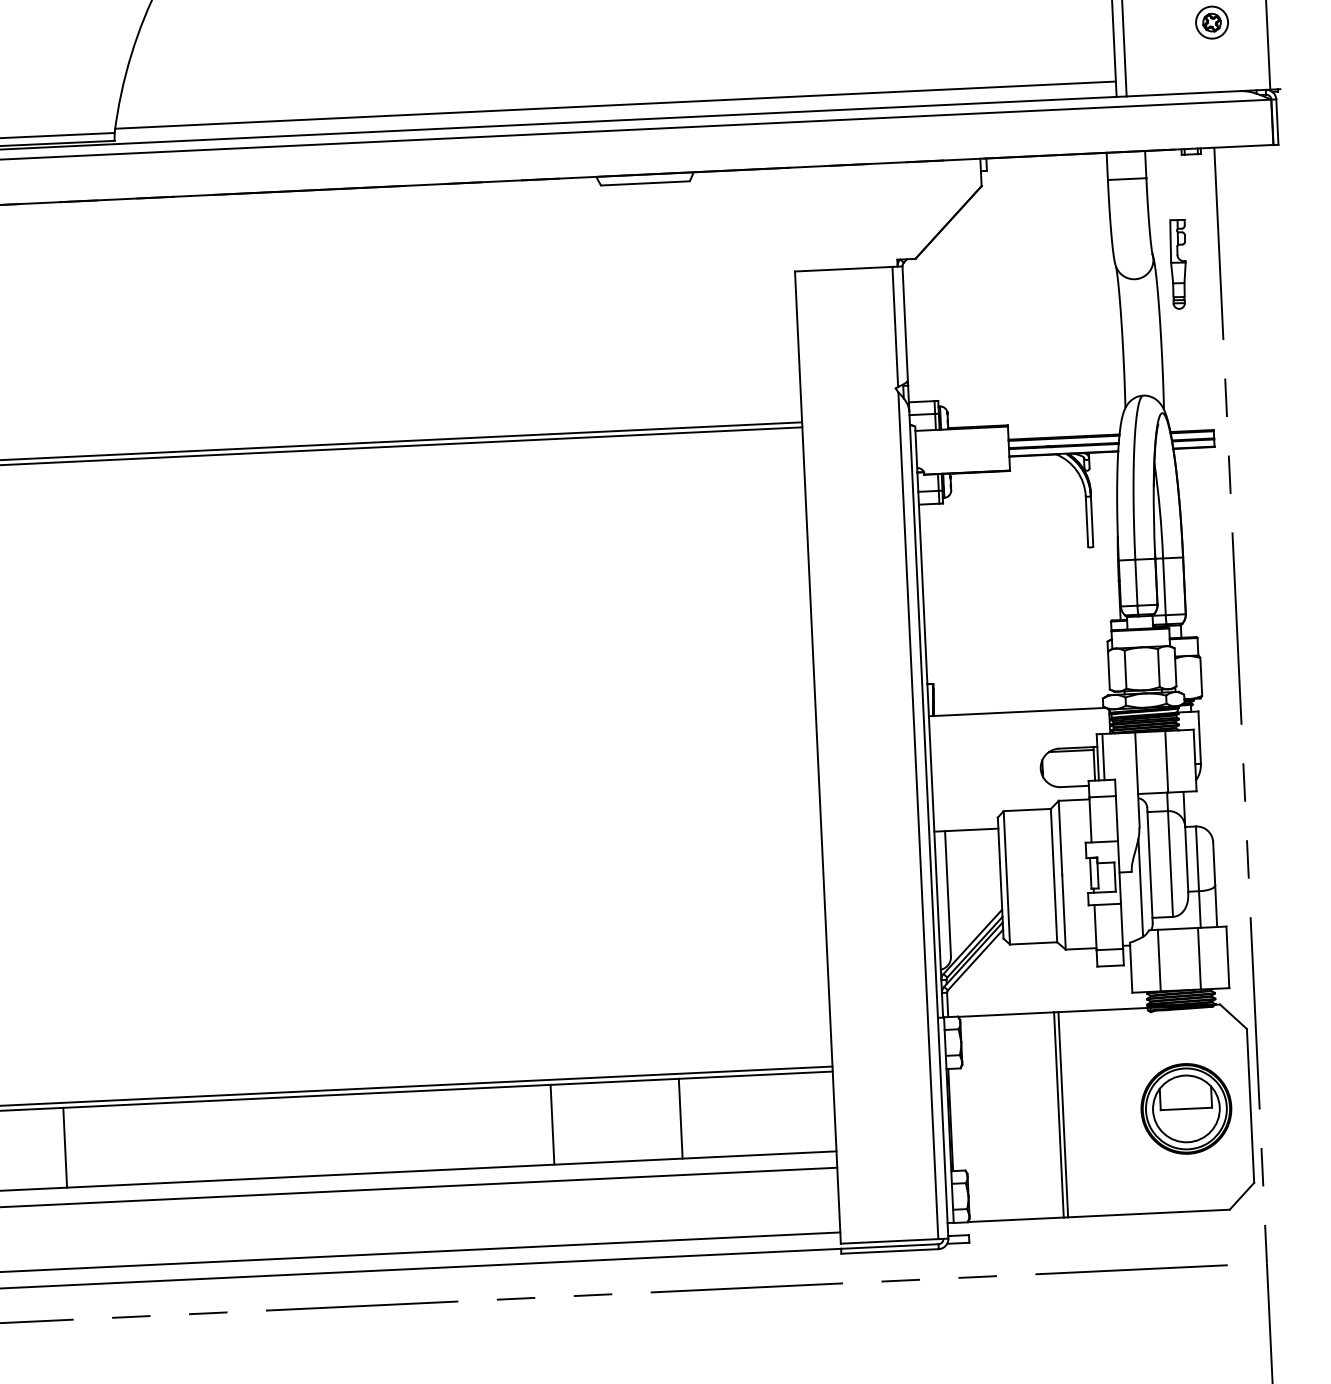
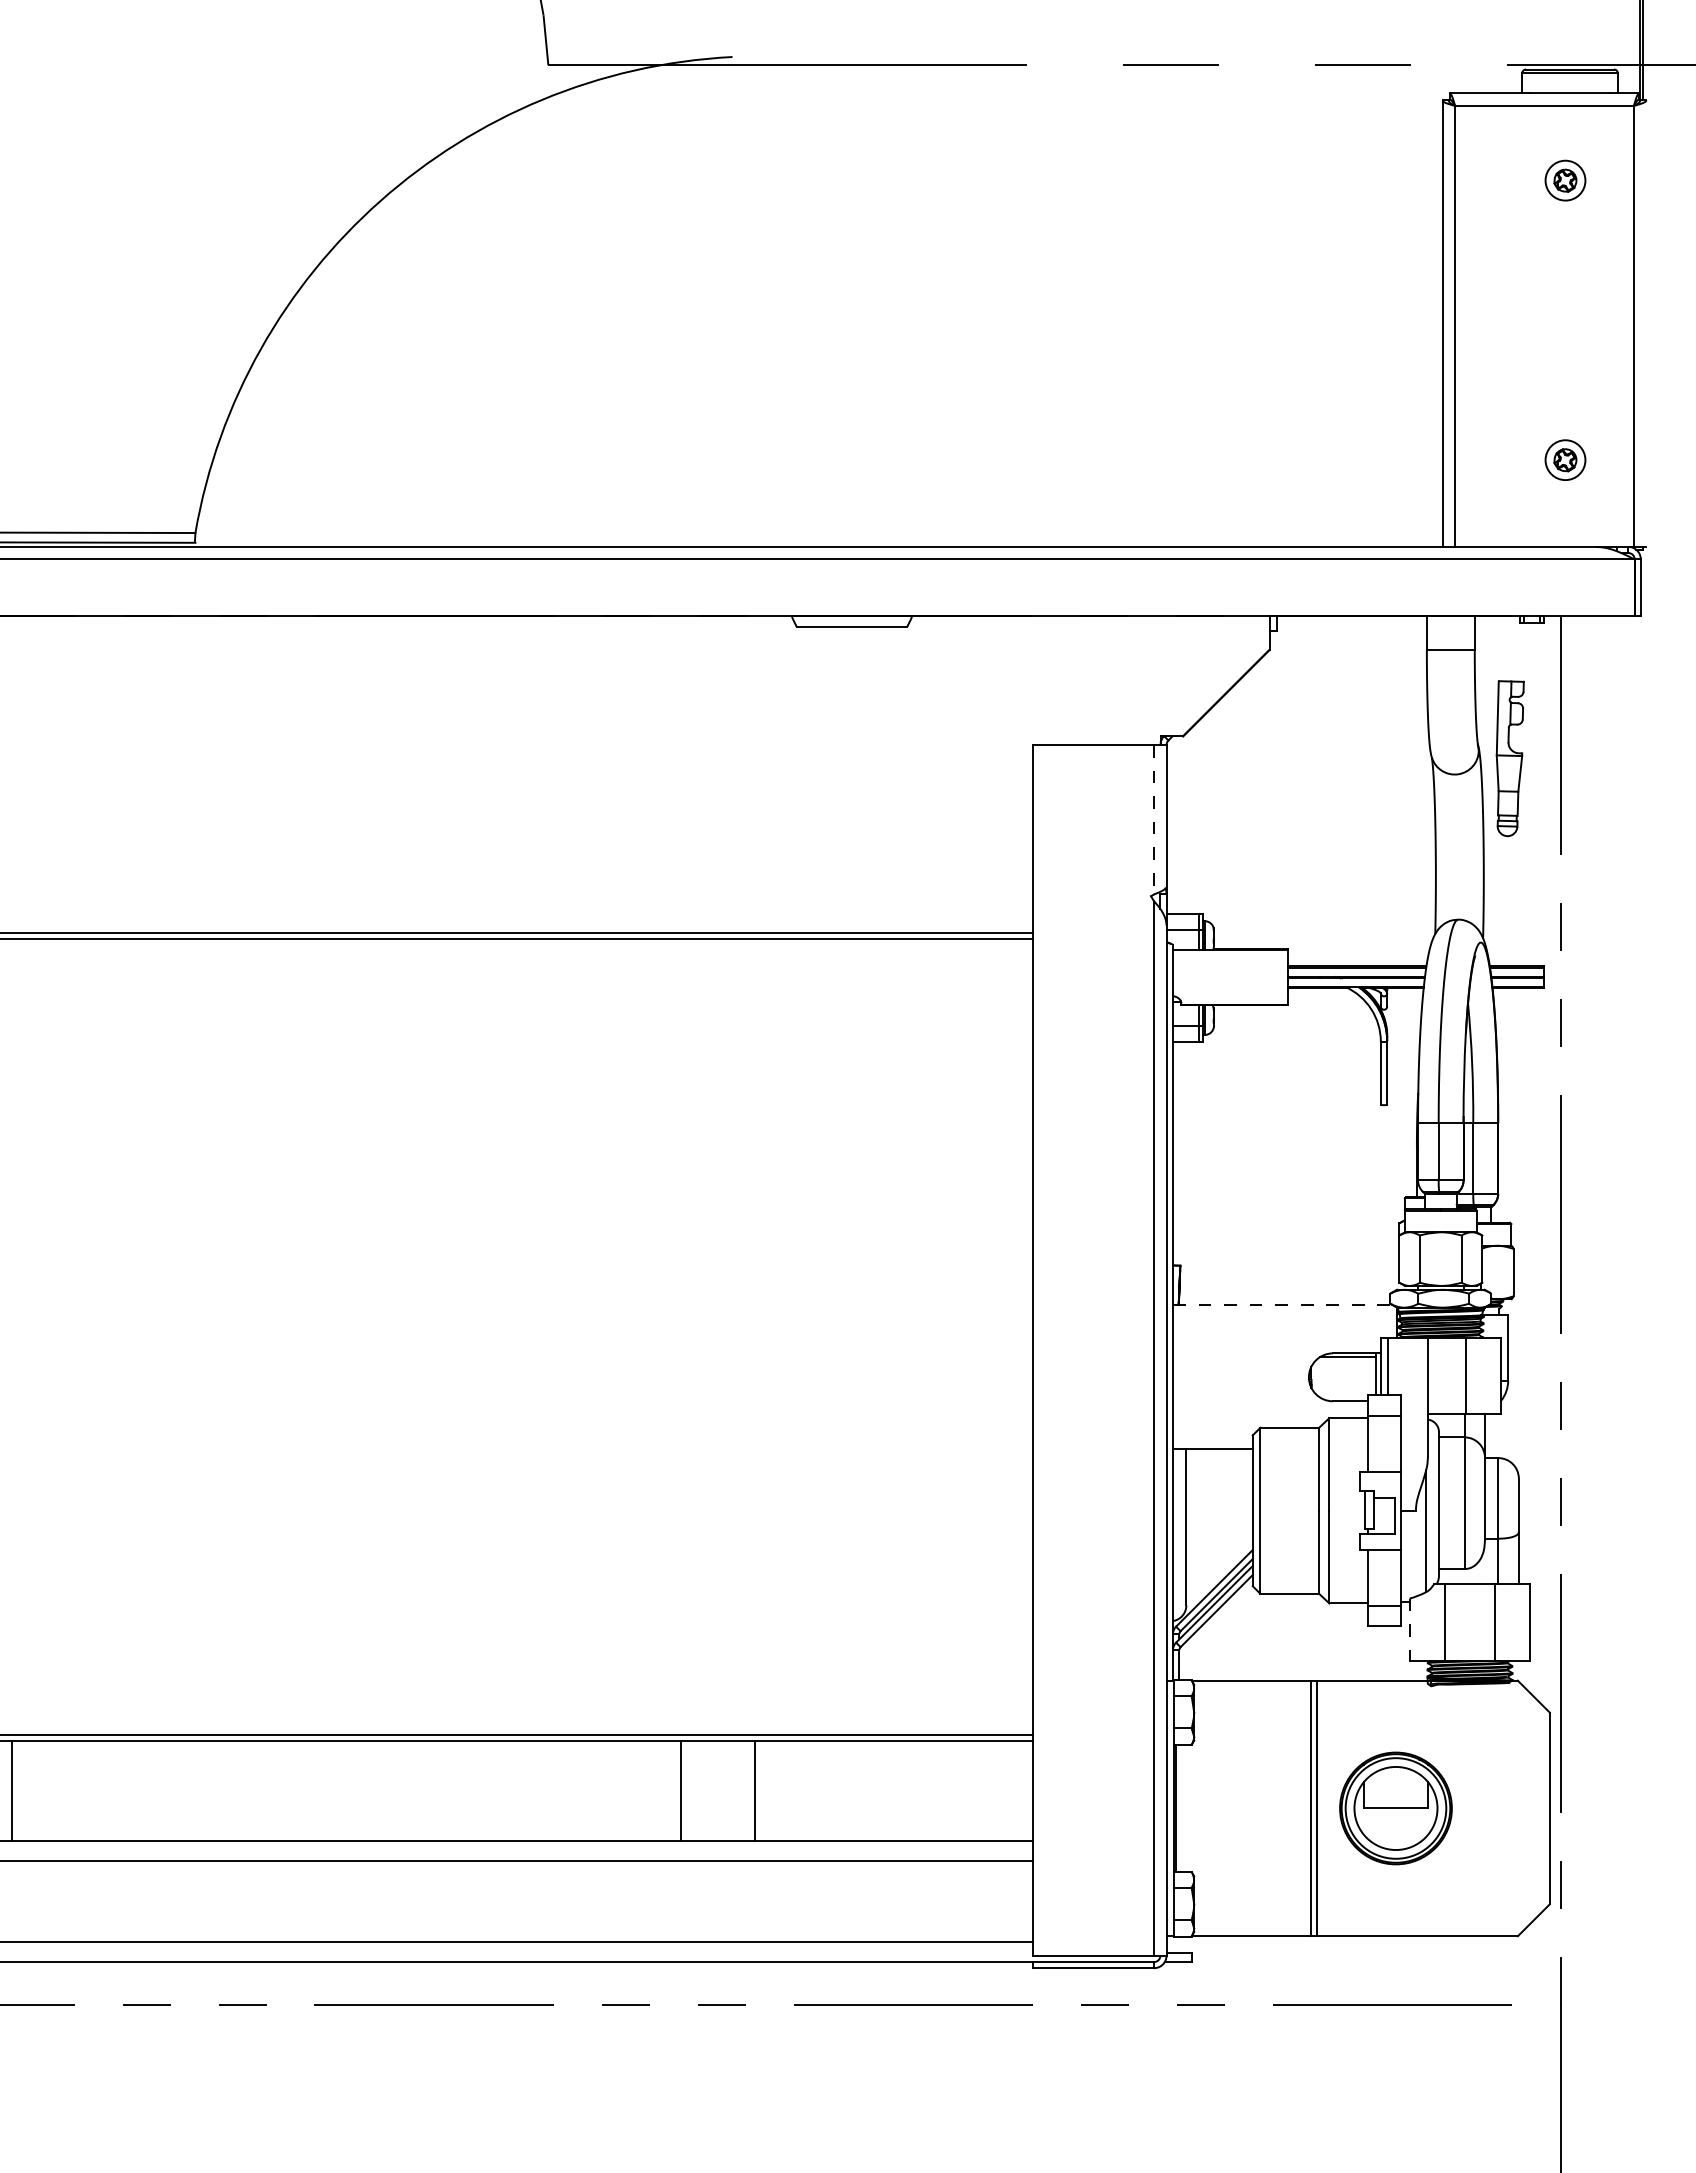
line: (615, 104) -> (819, 527), removed
part: (1178, 264) -> (1509, 758), size x1.4
line: (895, 326) -> (1154, 819), solid -> dashed
line: (1016, 712) -> (1282, 1305), solid -> dashed
line: (1131, 968) -> (1409, 1630), solid -> dashed
part: (1186, 1108) -> (1395, 1808), moved
line: (681, 1118) -> (755, 1790), moved
line: (65, 1147) -> (11, 1790), moved

